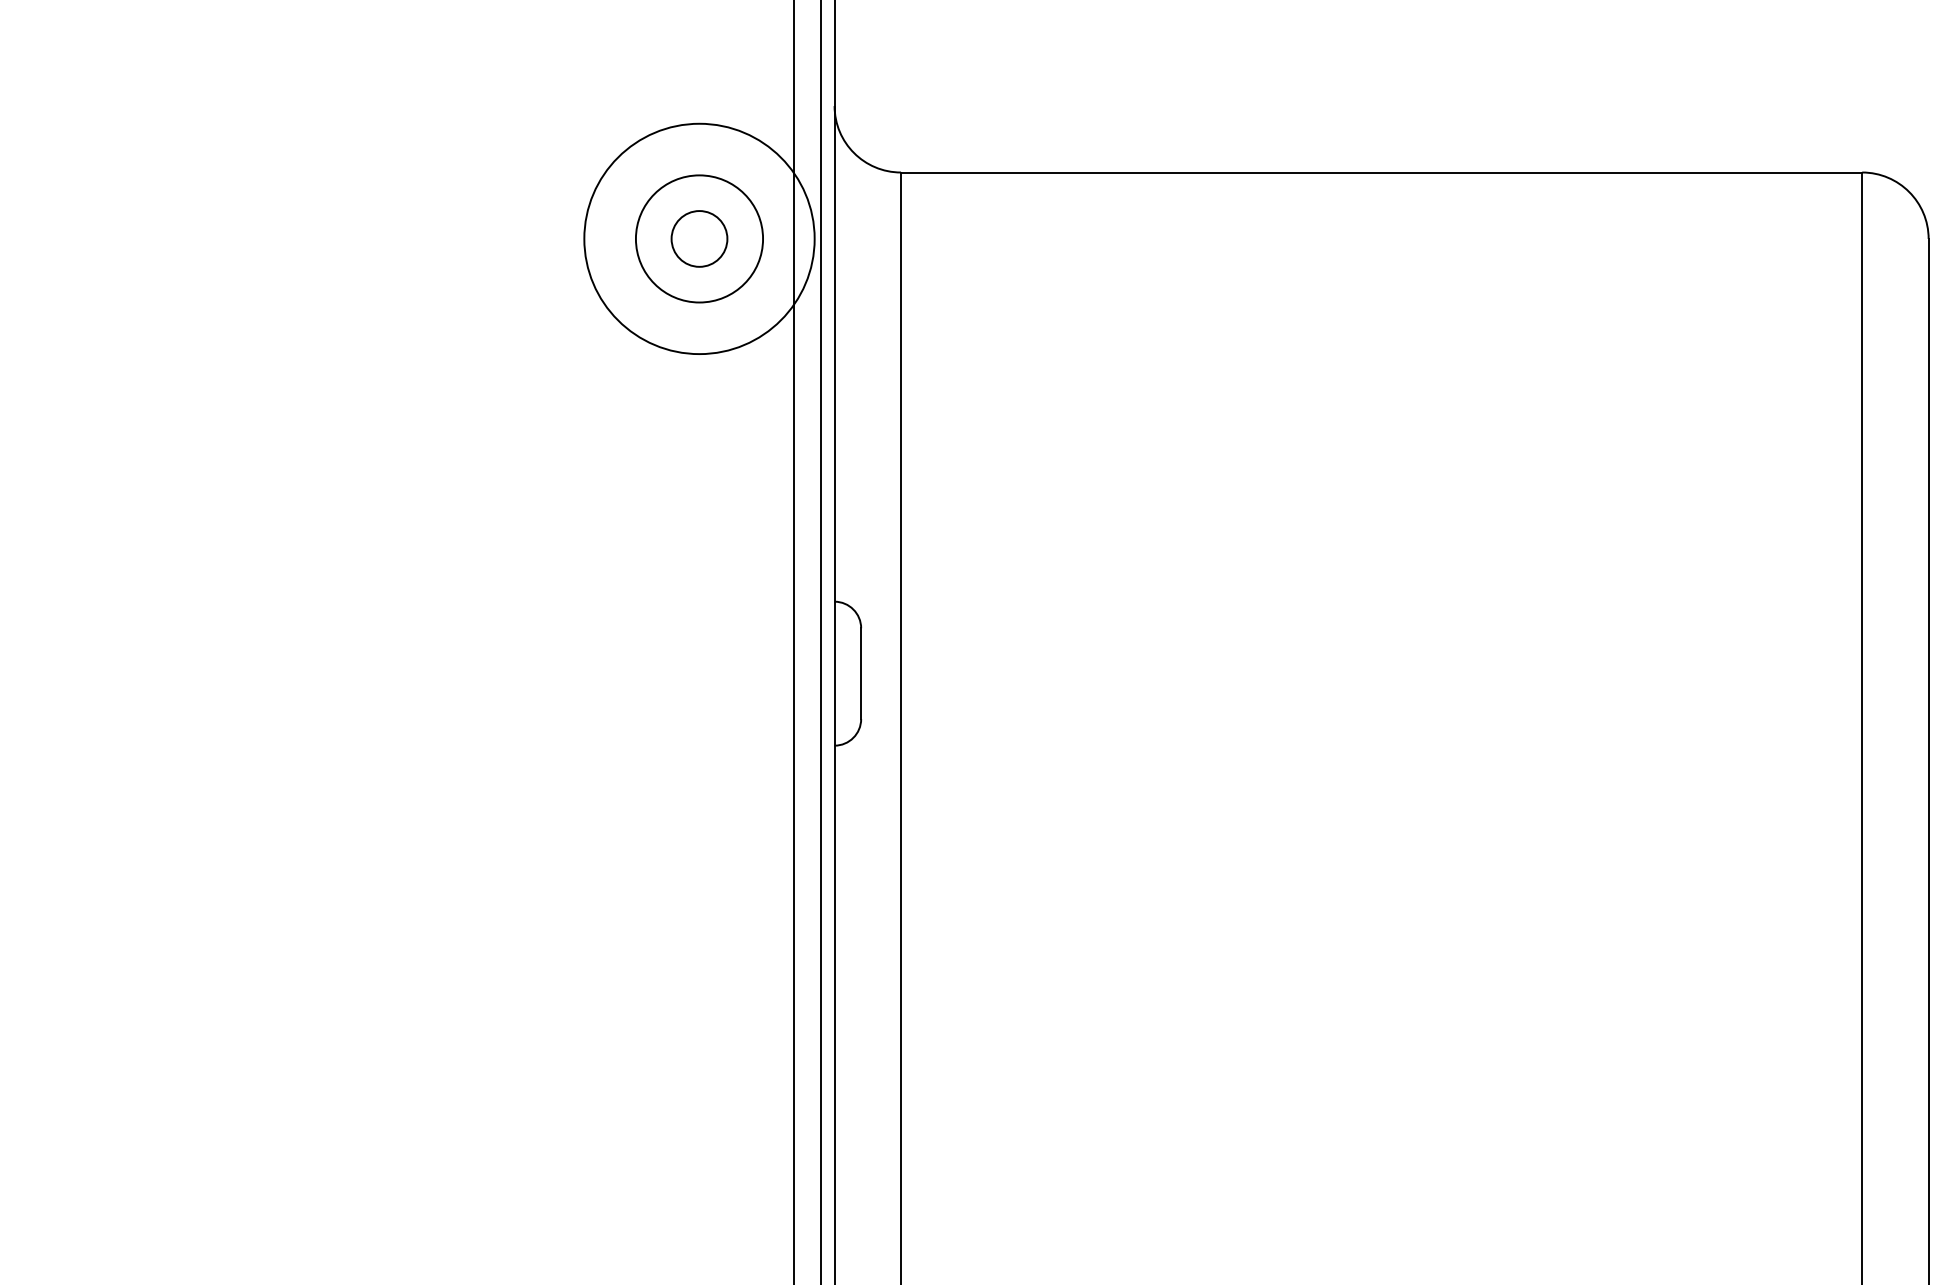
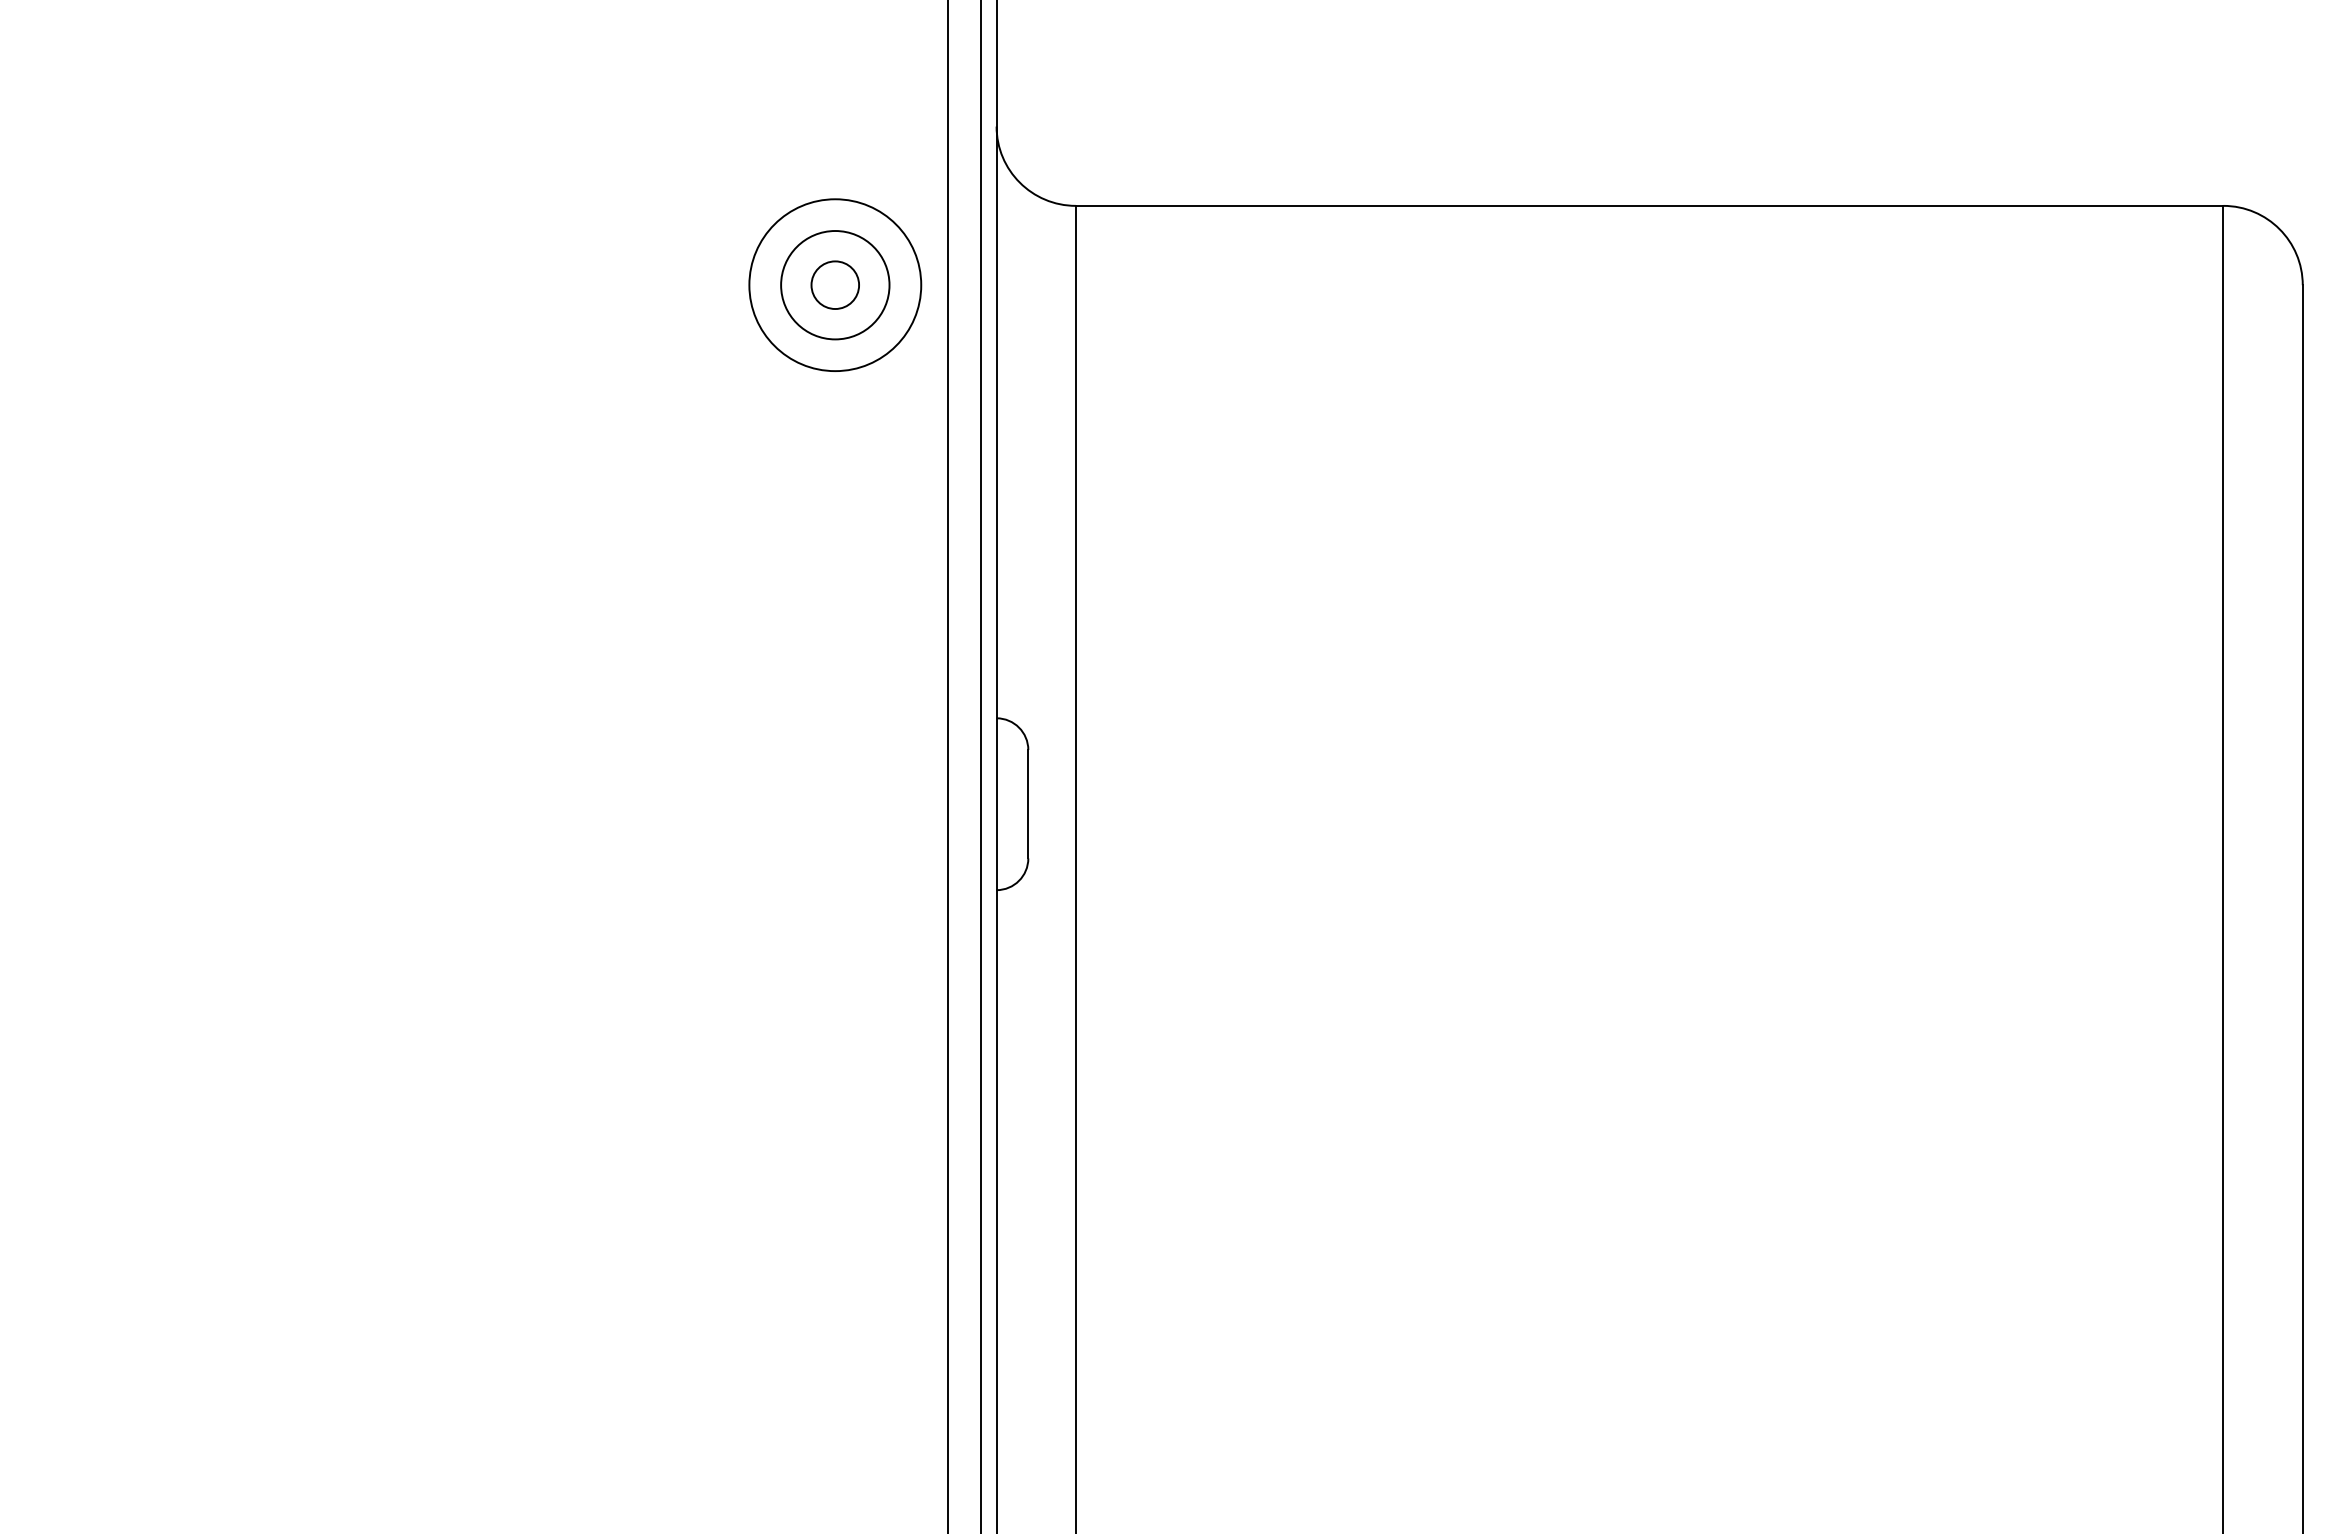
circle: (699, 239) -> (835, 285), size x0.62
circle: (699, 239) -> (835, 285), size x0.71
circle: (699, 239) -> (835, 285), size x0.71

